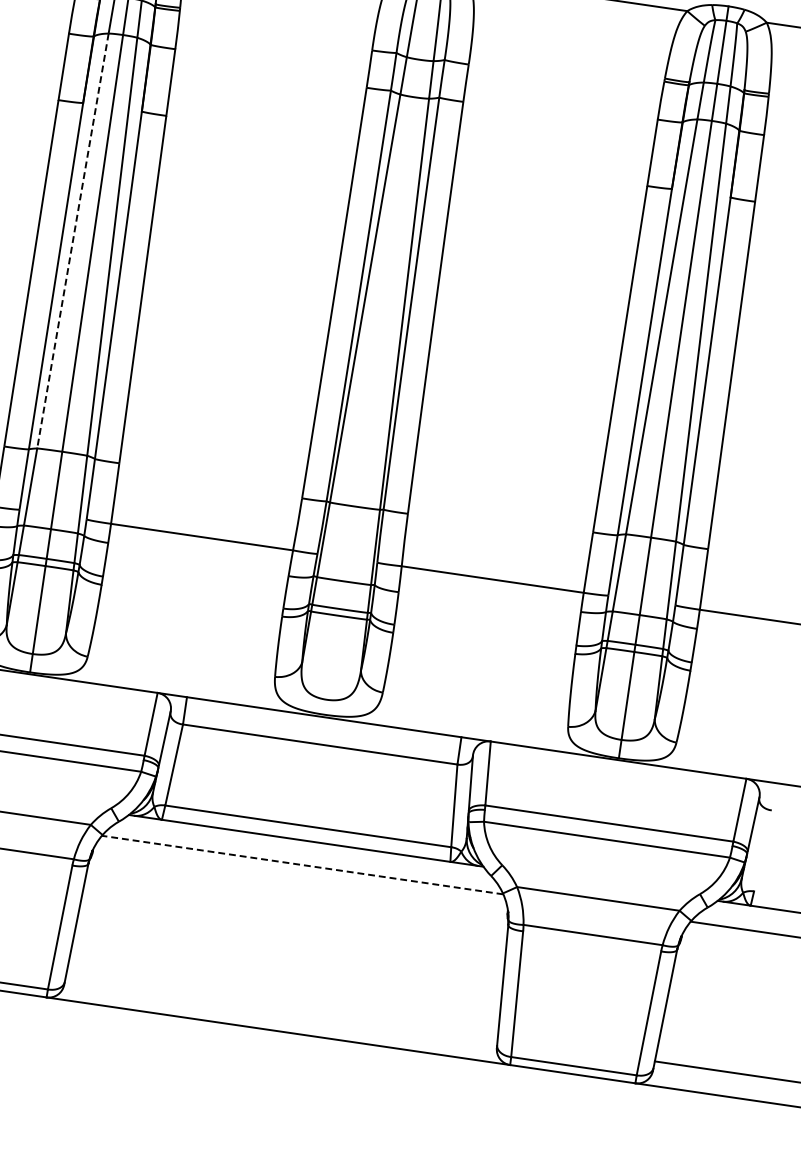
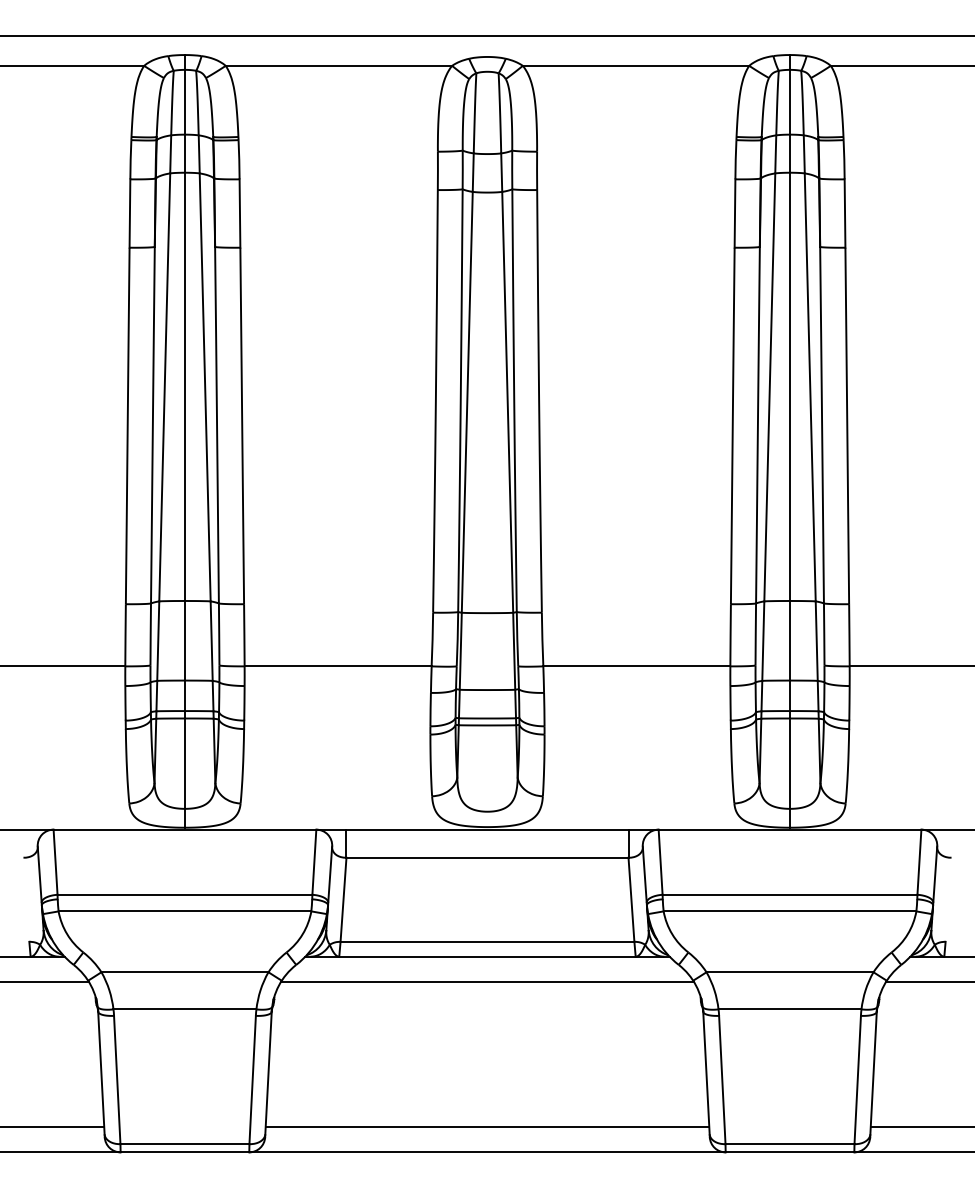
line: (72, 241) -> (164, 387), dashed -> solid
line: (302, 864) -> (487, 981), dashed -> solid
line: (281, 1007) -> (487, 1127), added

